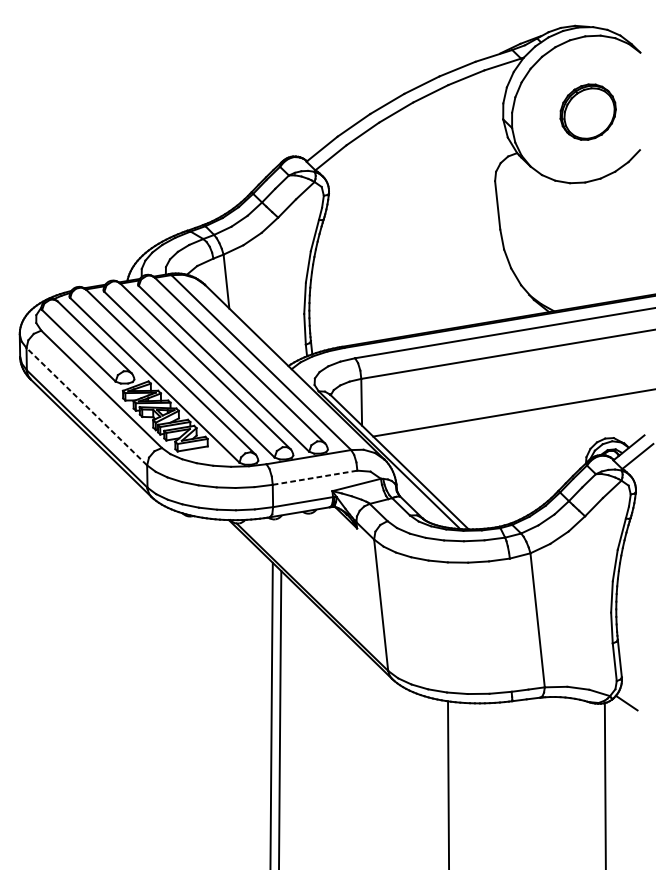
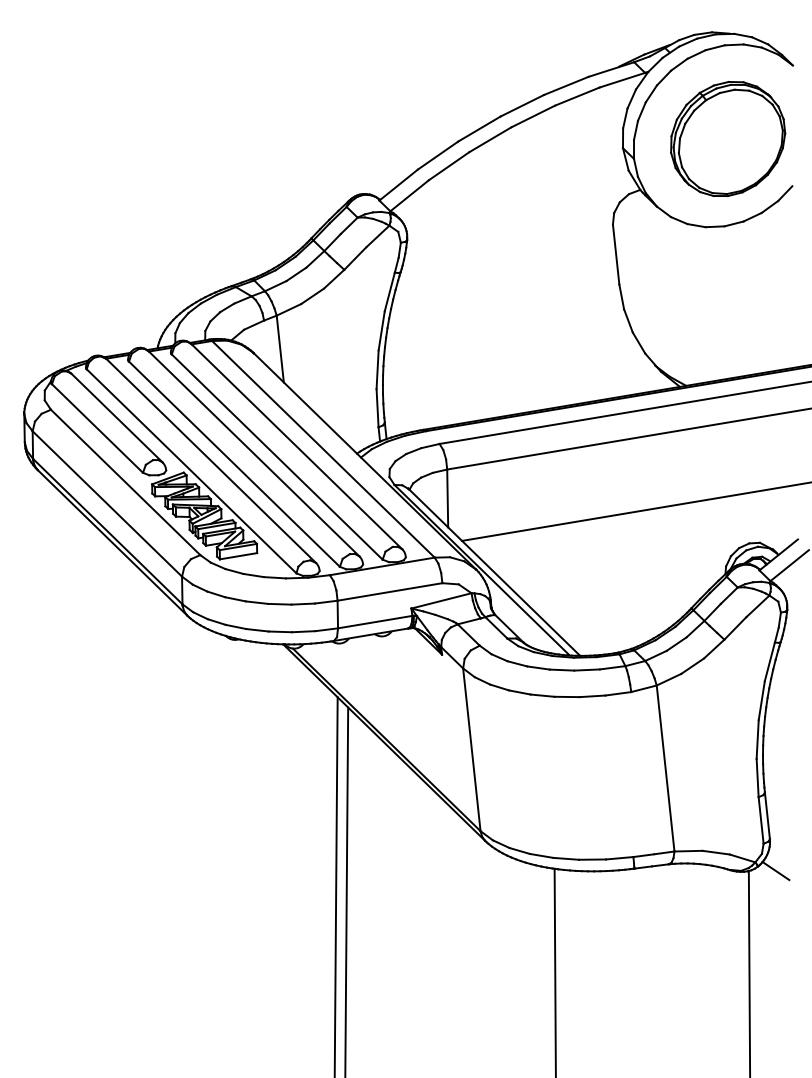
part: (588, 112) -> (728, 139), size x1.67
line: (86, 406) -> (107, 503), dashed -> solid
line: (315, 477) -> (390, 591), dashed -> solid

